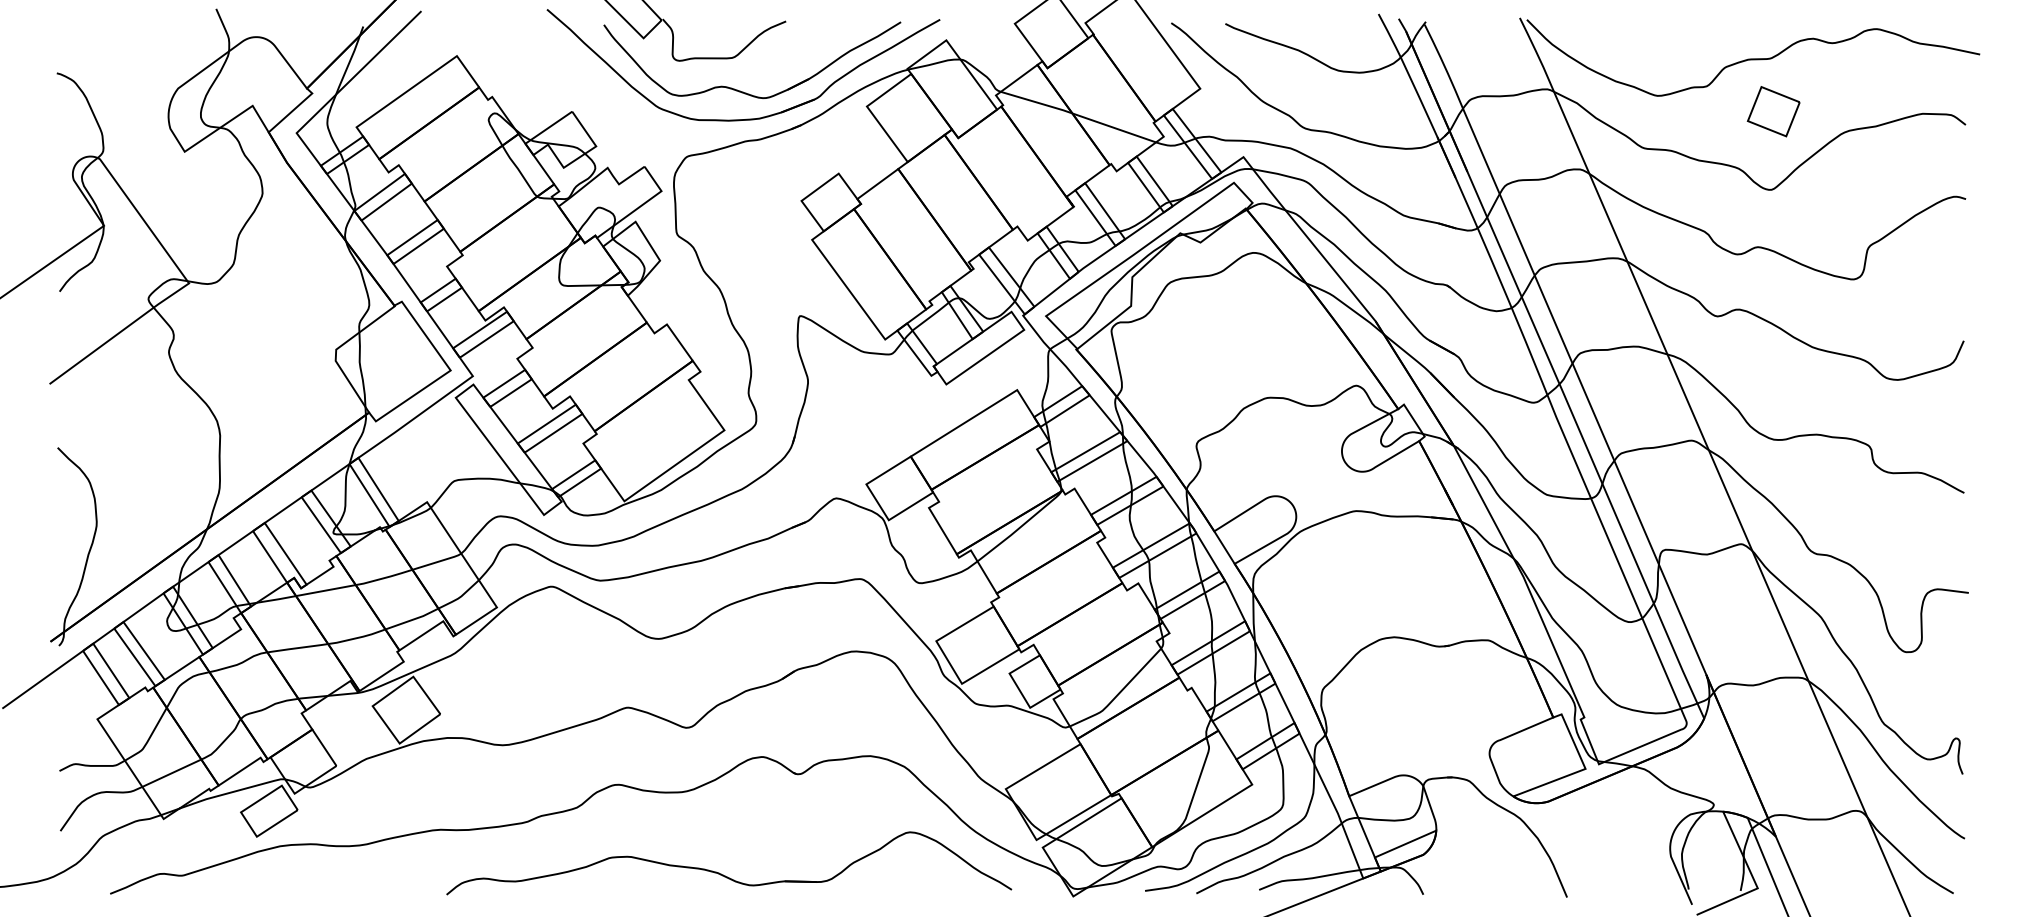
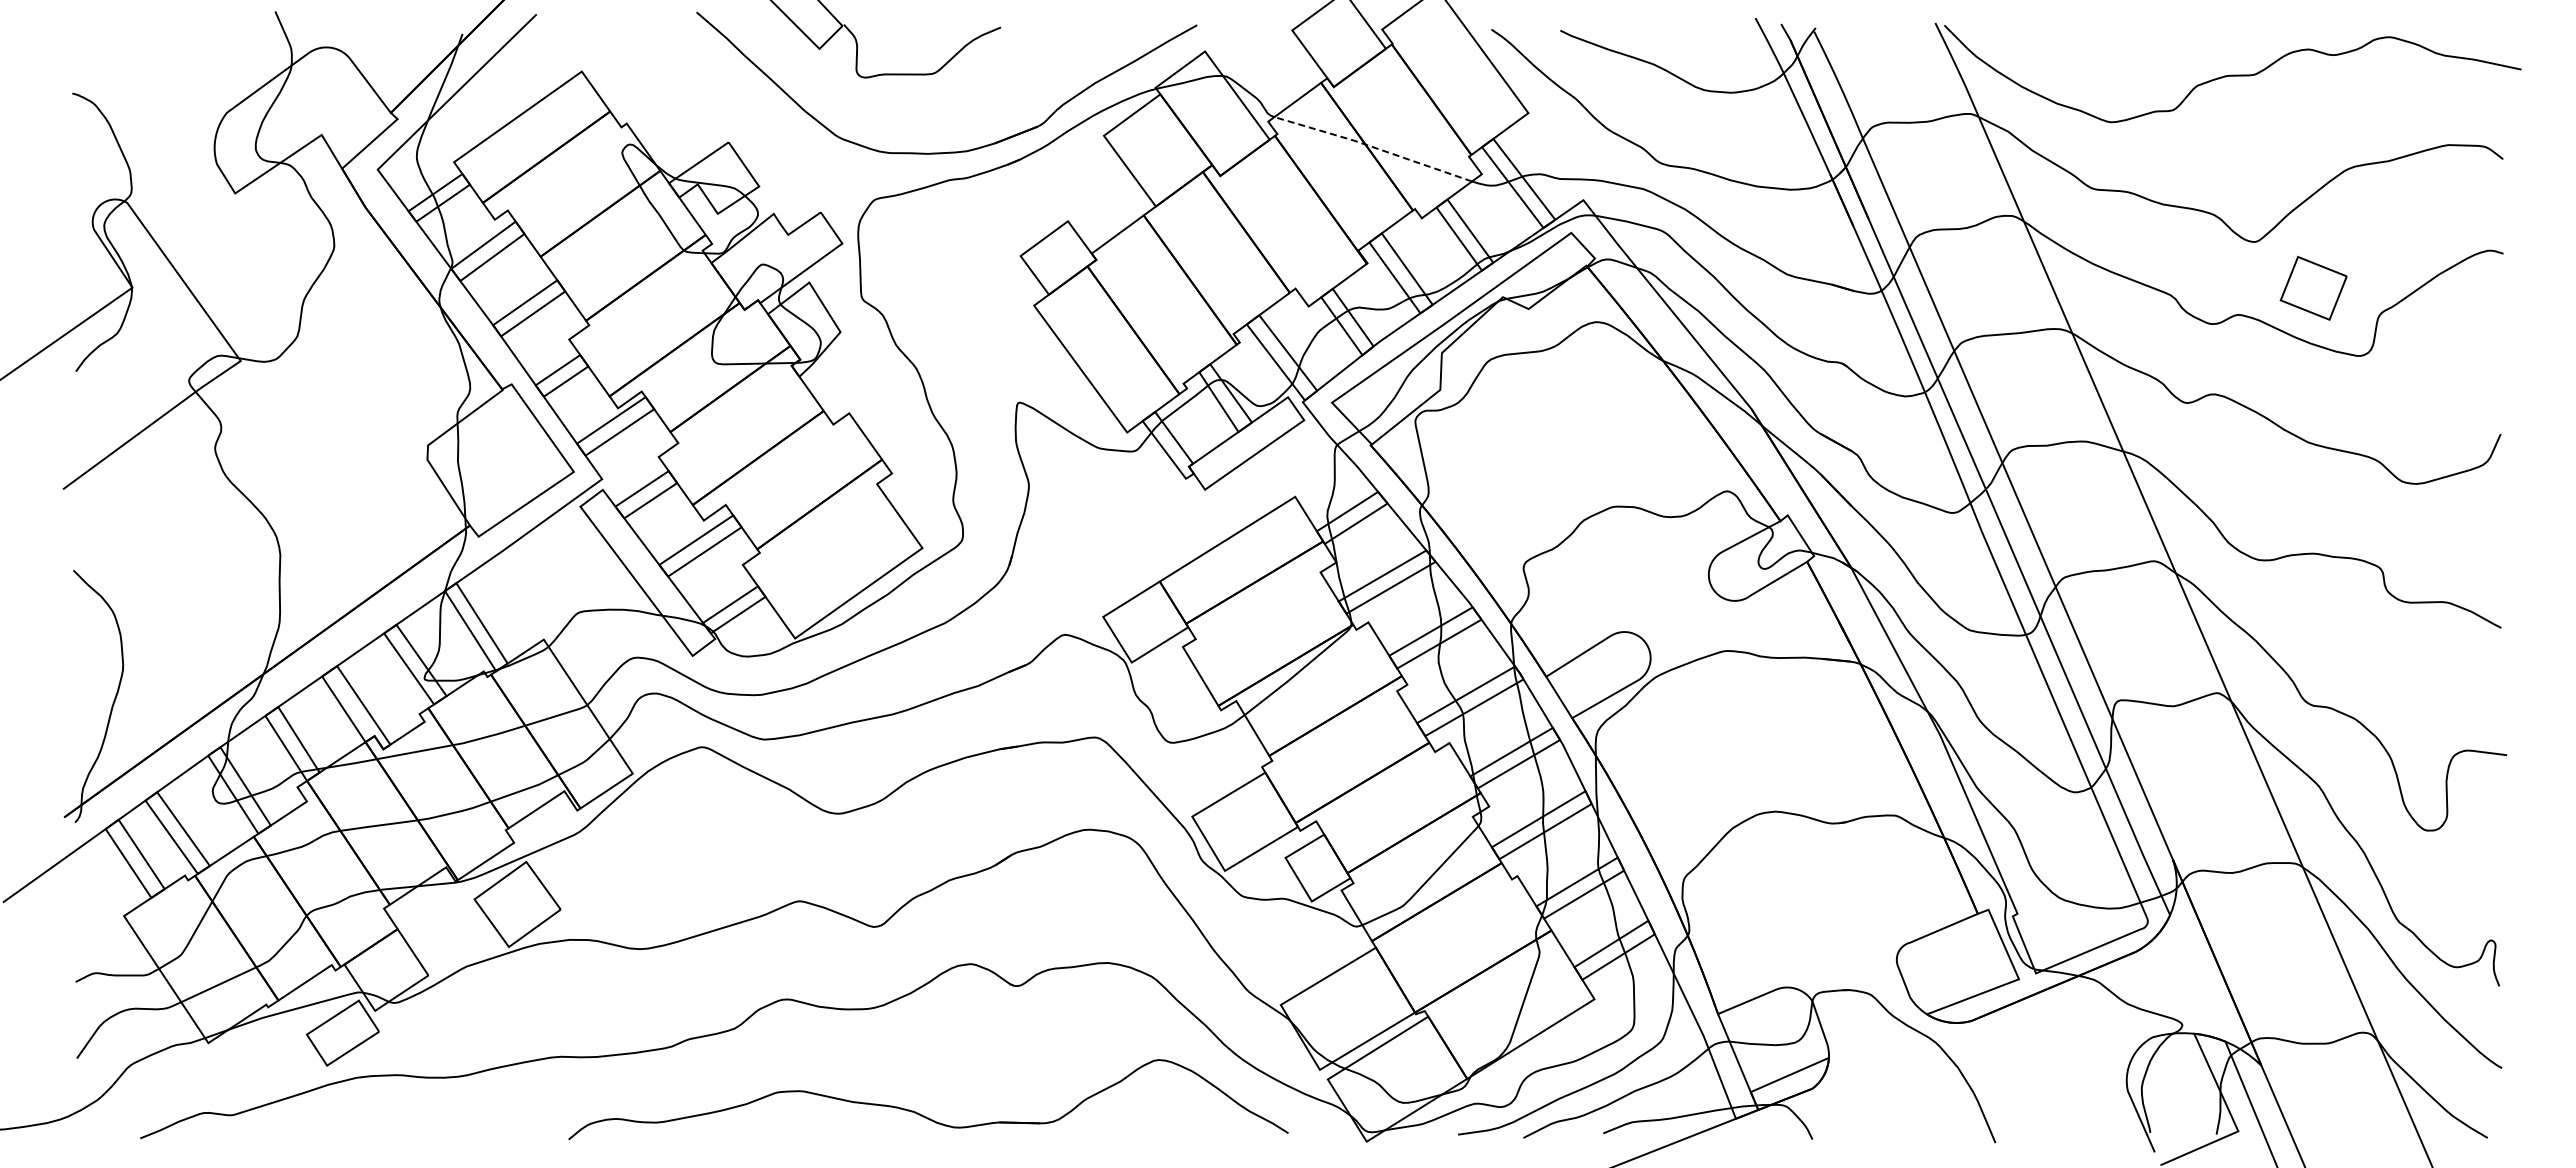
part: (742, 91) -> (945, 116), removed
part: (1773, 111) -> (2313, 288), moved
line: (1078, 115) -> (1373, 147), solid -> dashed

